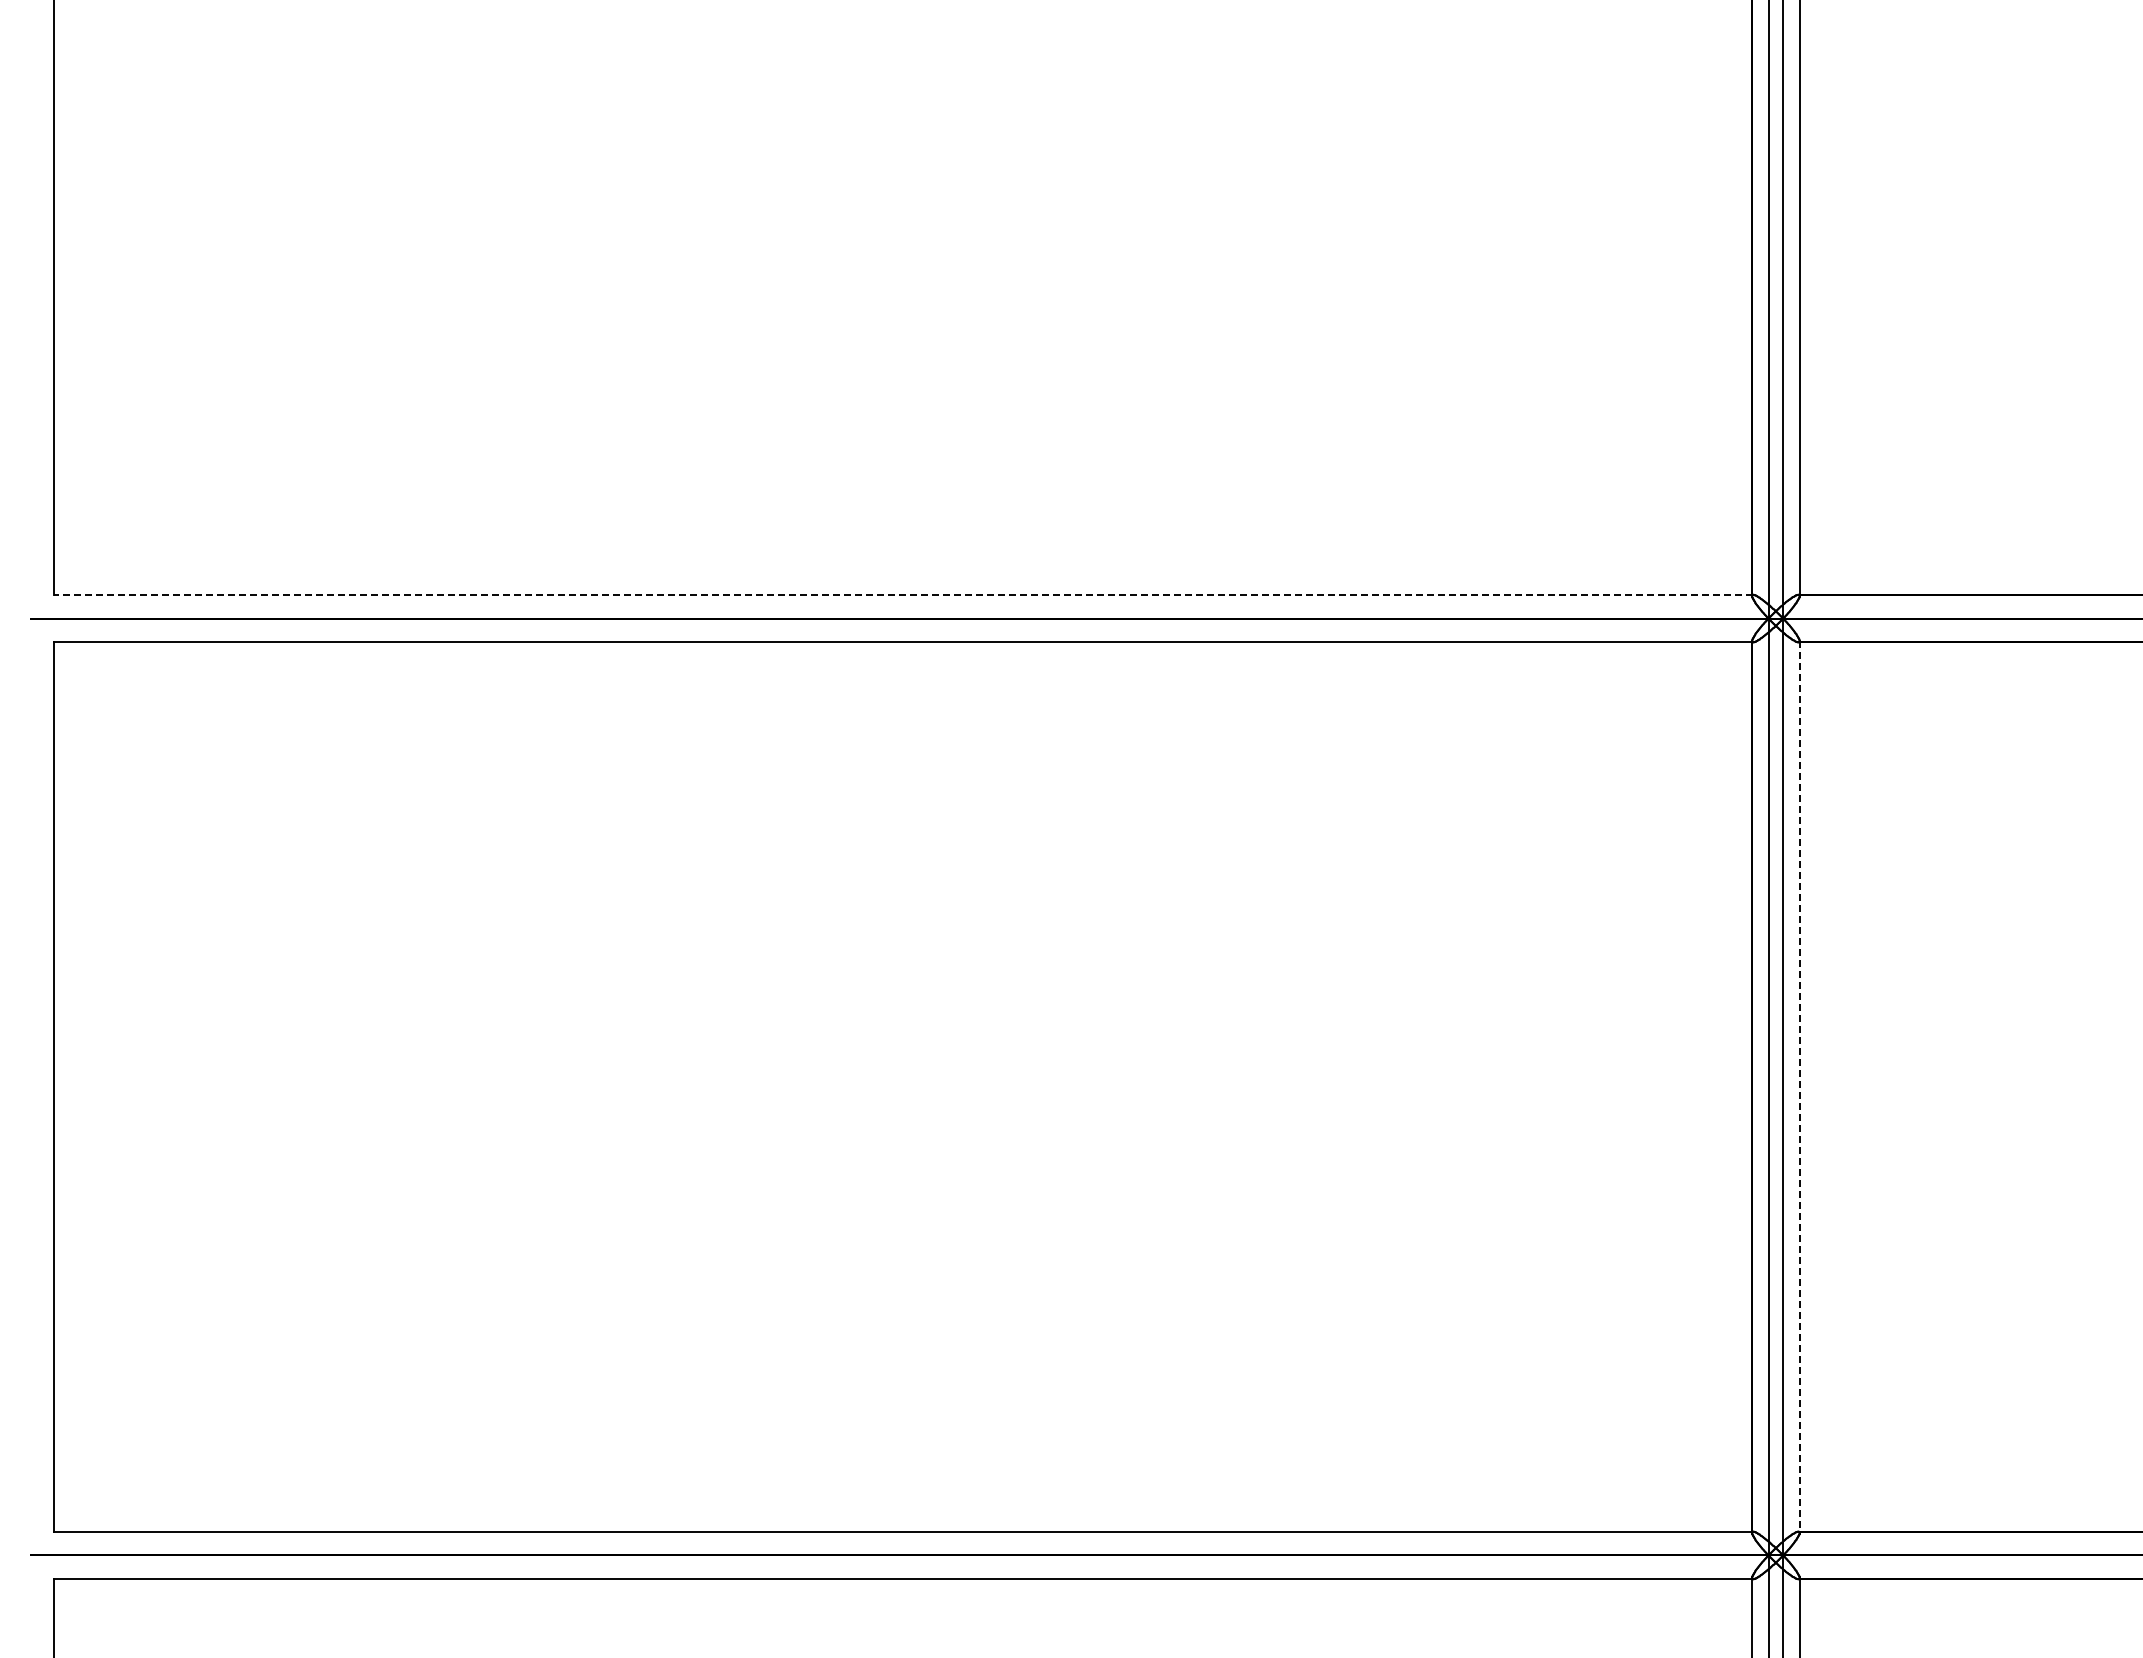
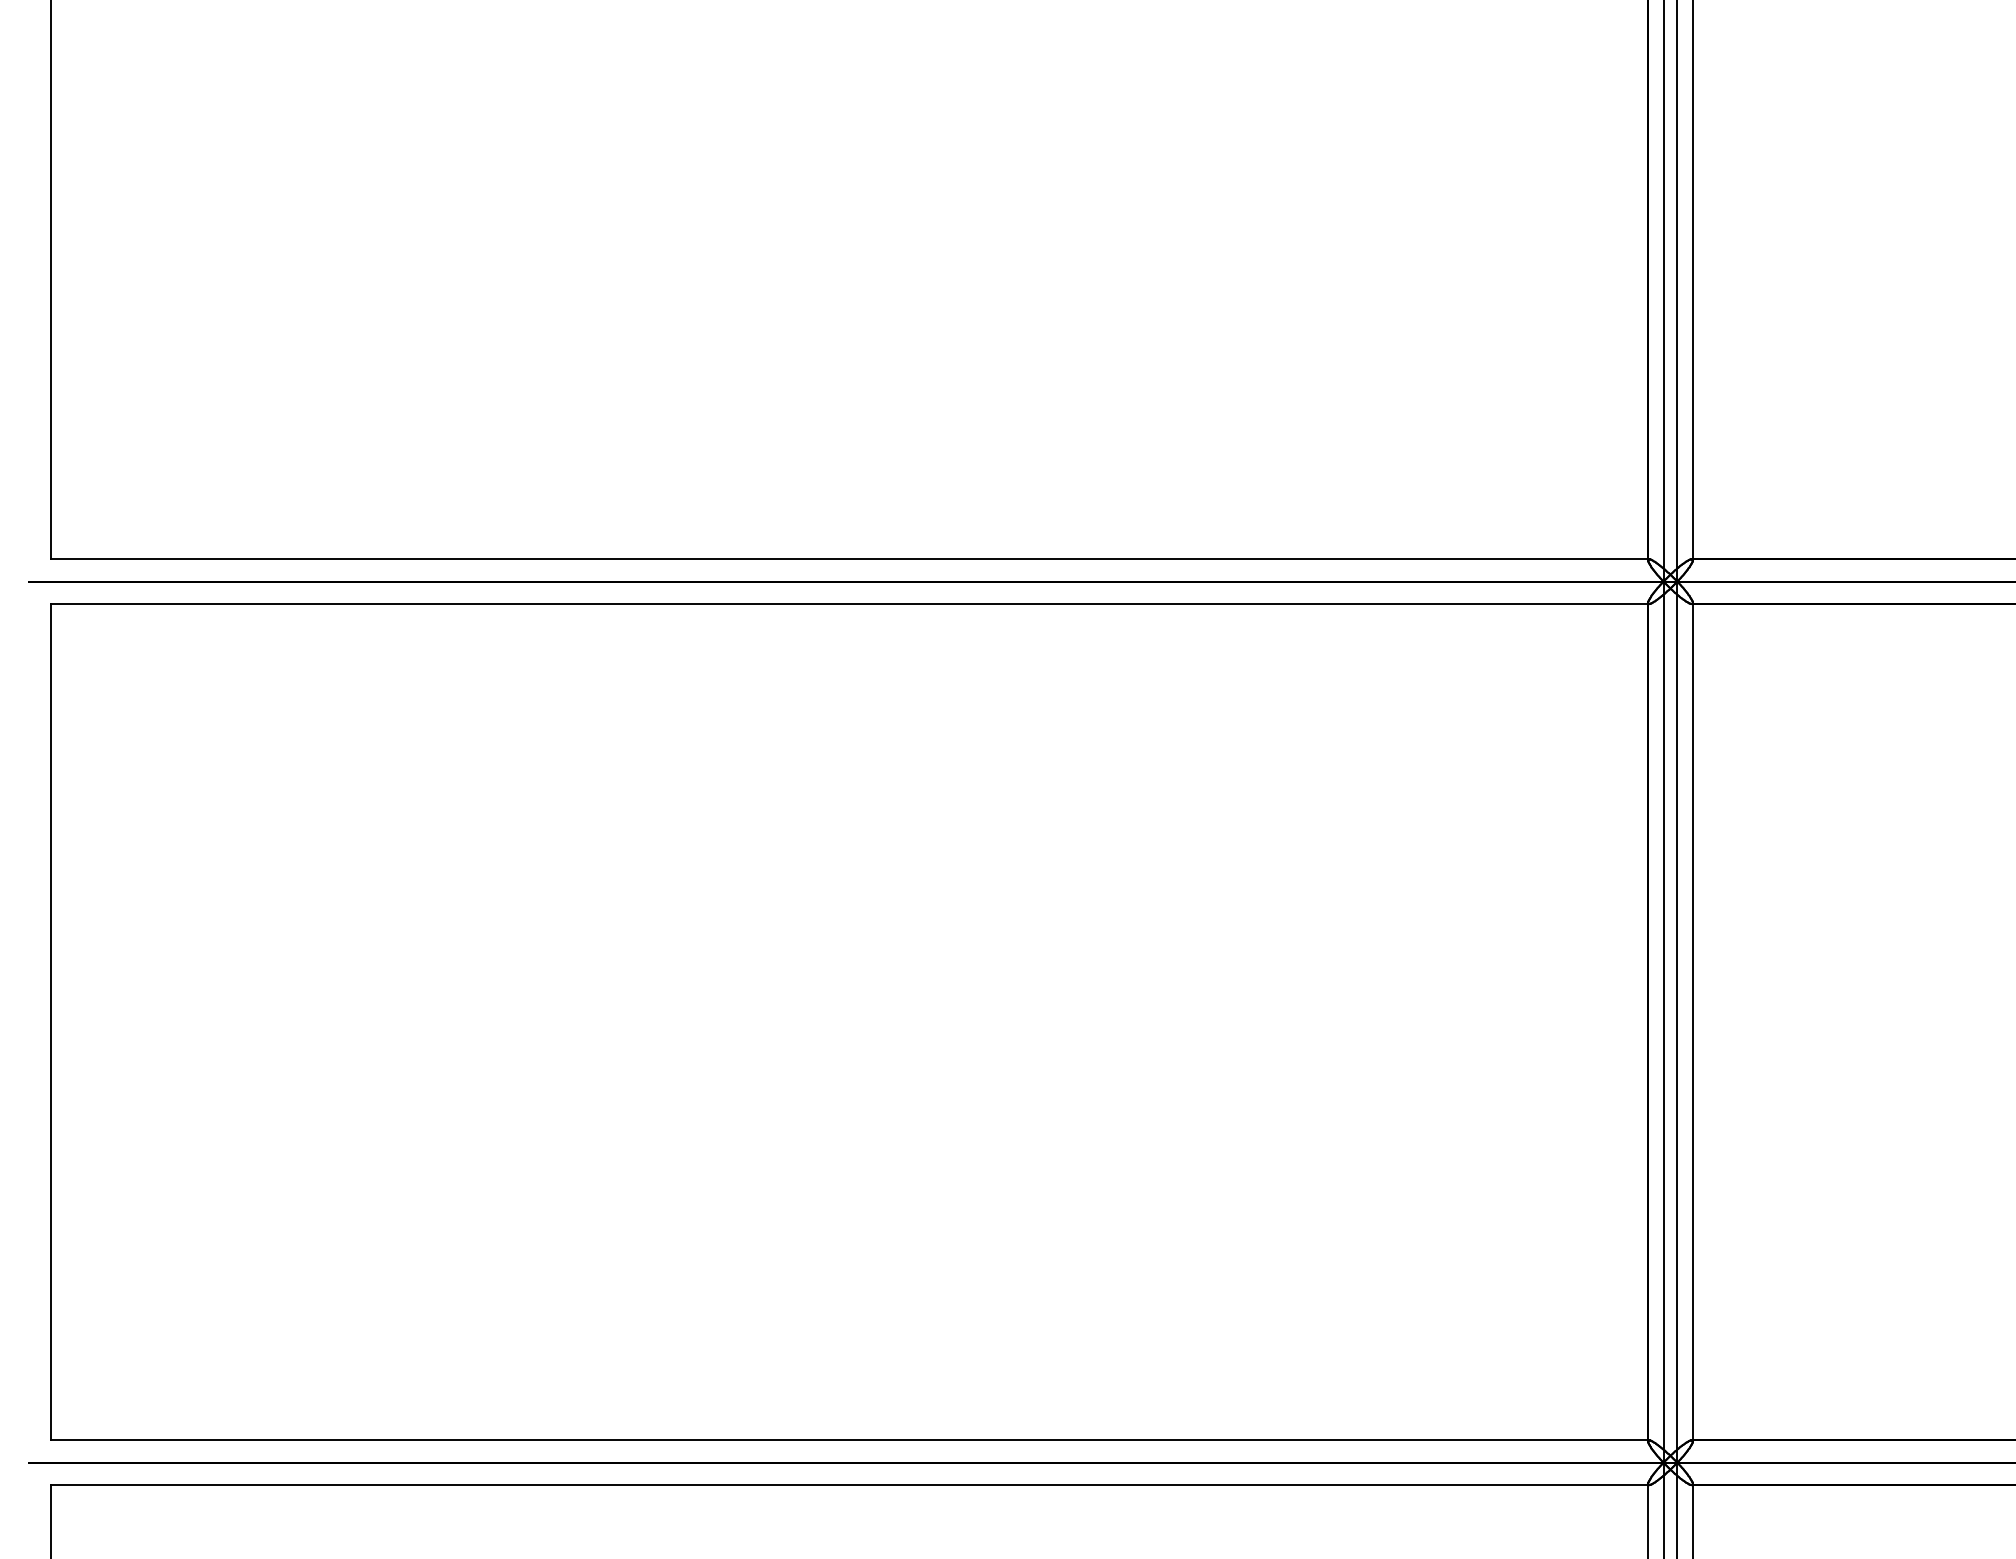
line: (903, 594) -> (849, 558), dashed -> solid
line: (1799, 1087) -> (1692, 1022), dashed -> solid

